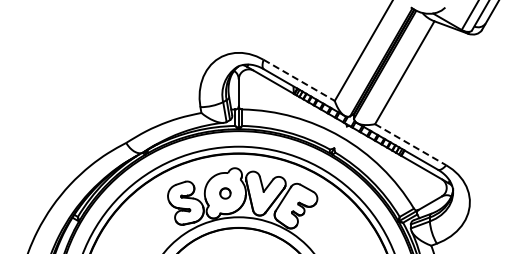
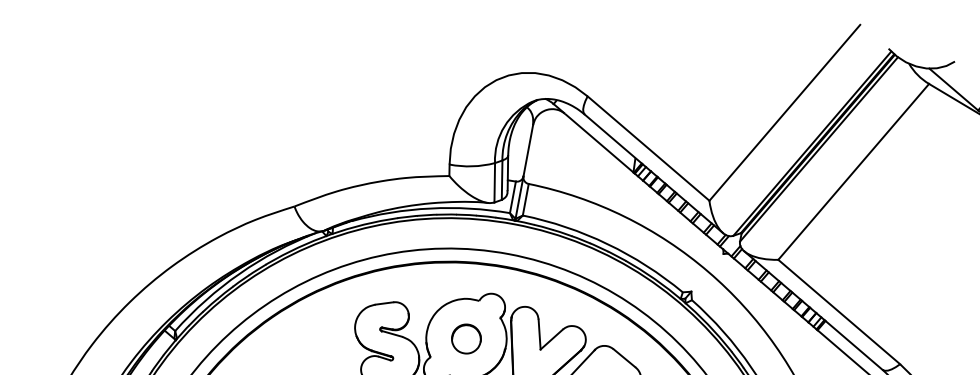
line: (299, 80) -> (649, 148), dashed -> solid
line: (411, 144) -> (840, 311), dashed -> solid
part: (225, 193) -> (466, 339), size x1.43

